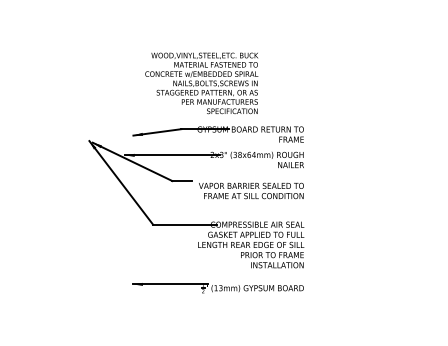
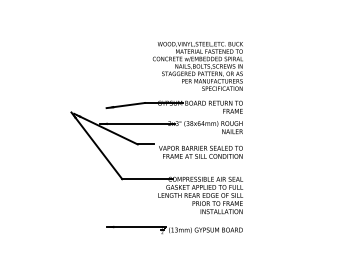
text: (201, 83) -> (197, 66), moved

